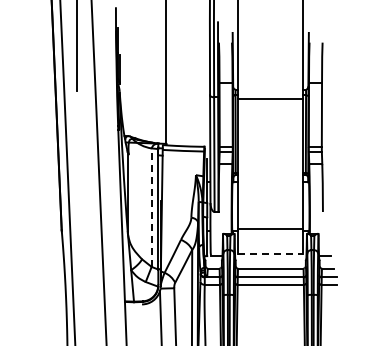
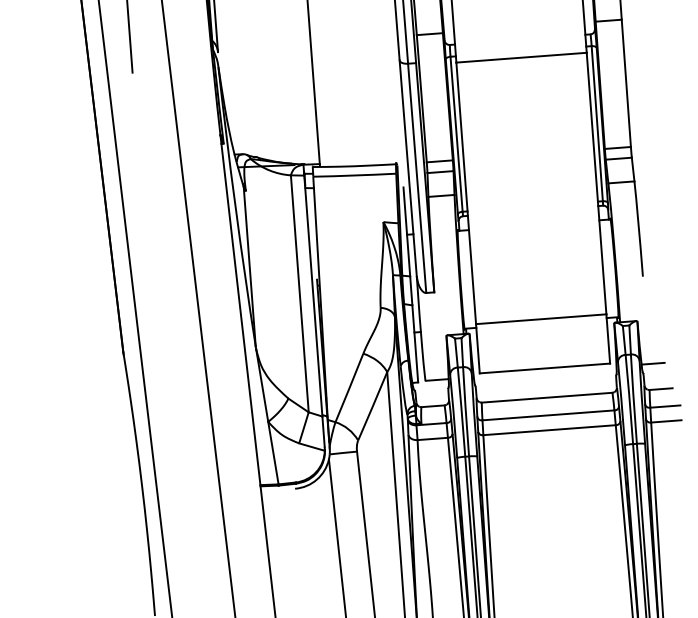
line: (151, 207) -> (299, 293), dashed -> solid
line: (270, 253) -> (544, 367), dashed -> solid

